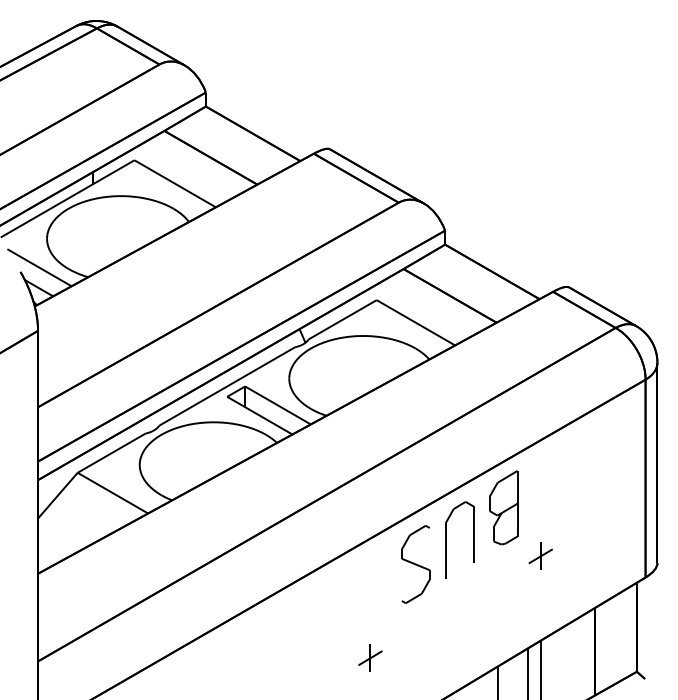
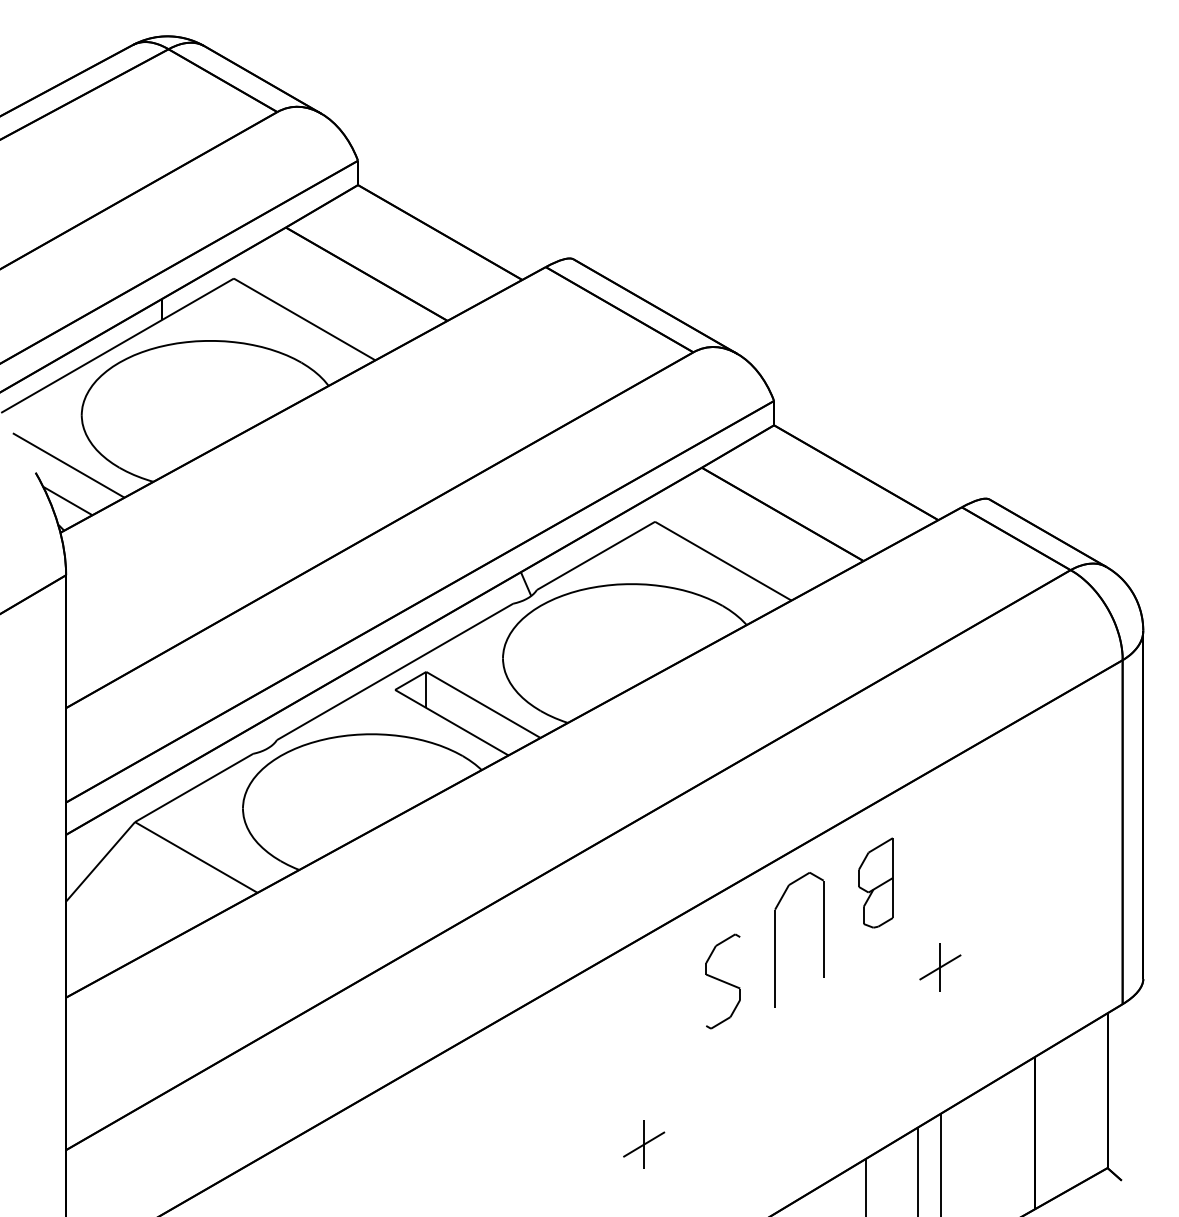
part: (503, 507) -> (875, 882), size x0.7
part: (415, 564) -> (722, 981), size x0.7

